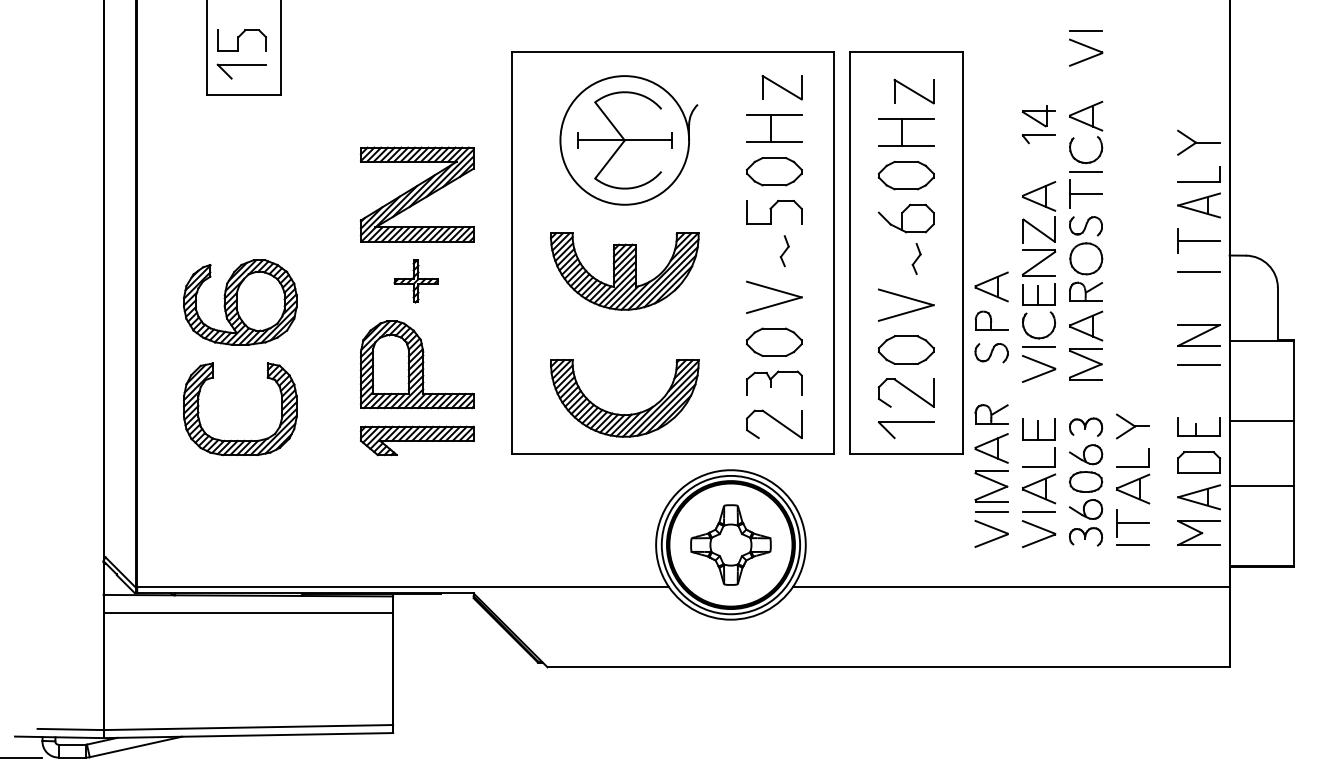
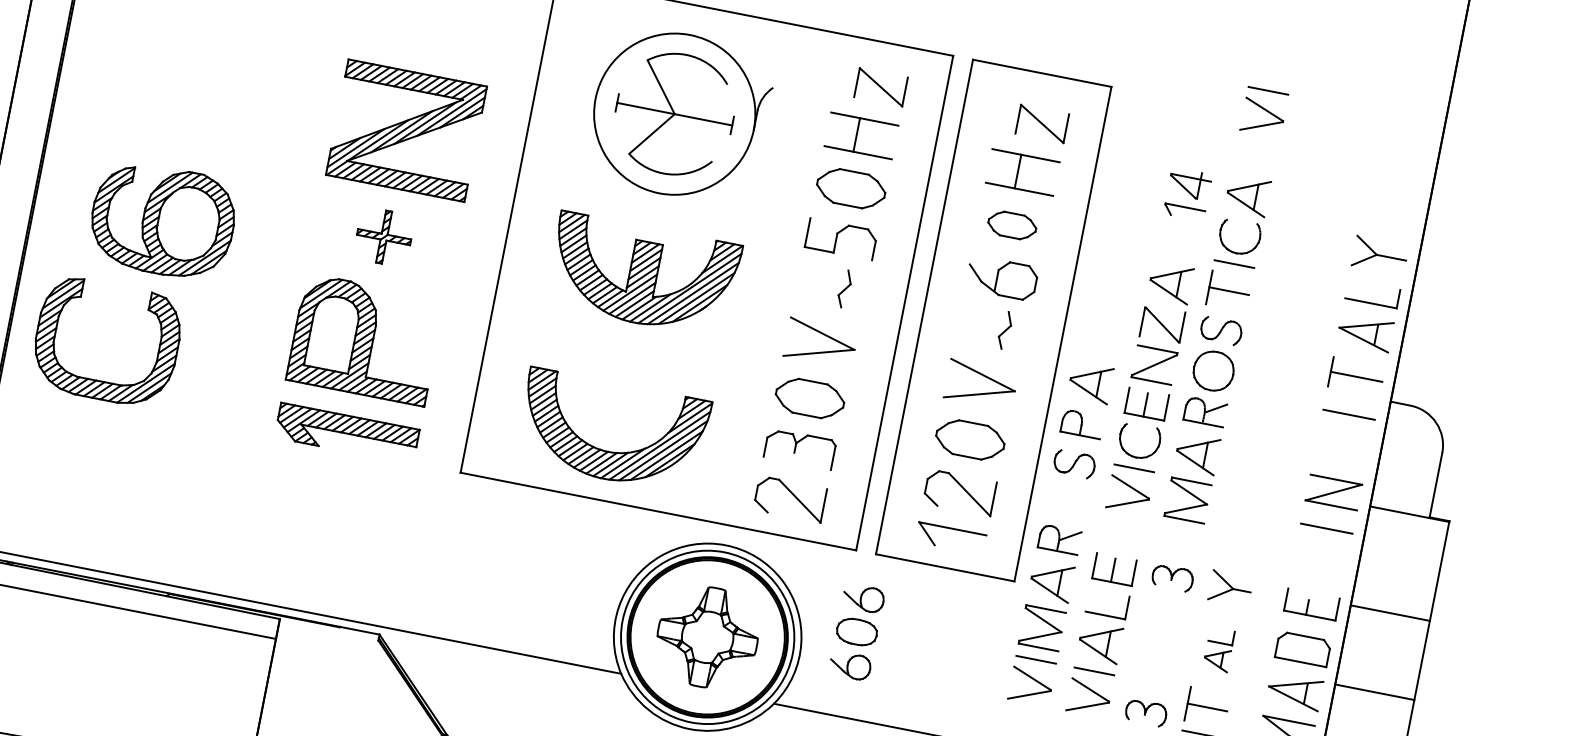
part: (905, 175) -> (1011, 225), size x0.7
part: (237, 439) -> (96, 378), moved
part: (1133, 476) -> (1219, 650), size x0.6
part: (1085, 481) -> (856, 631), moved

